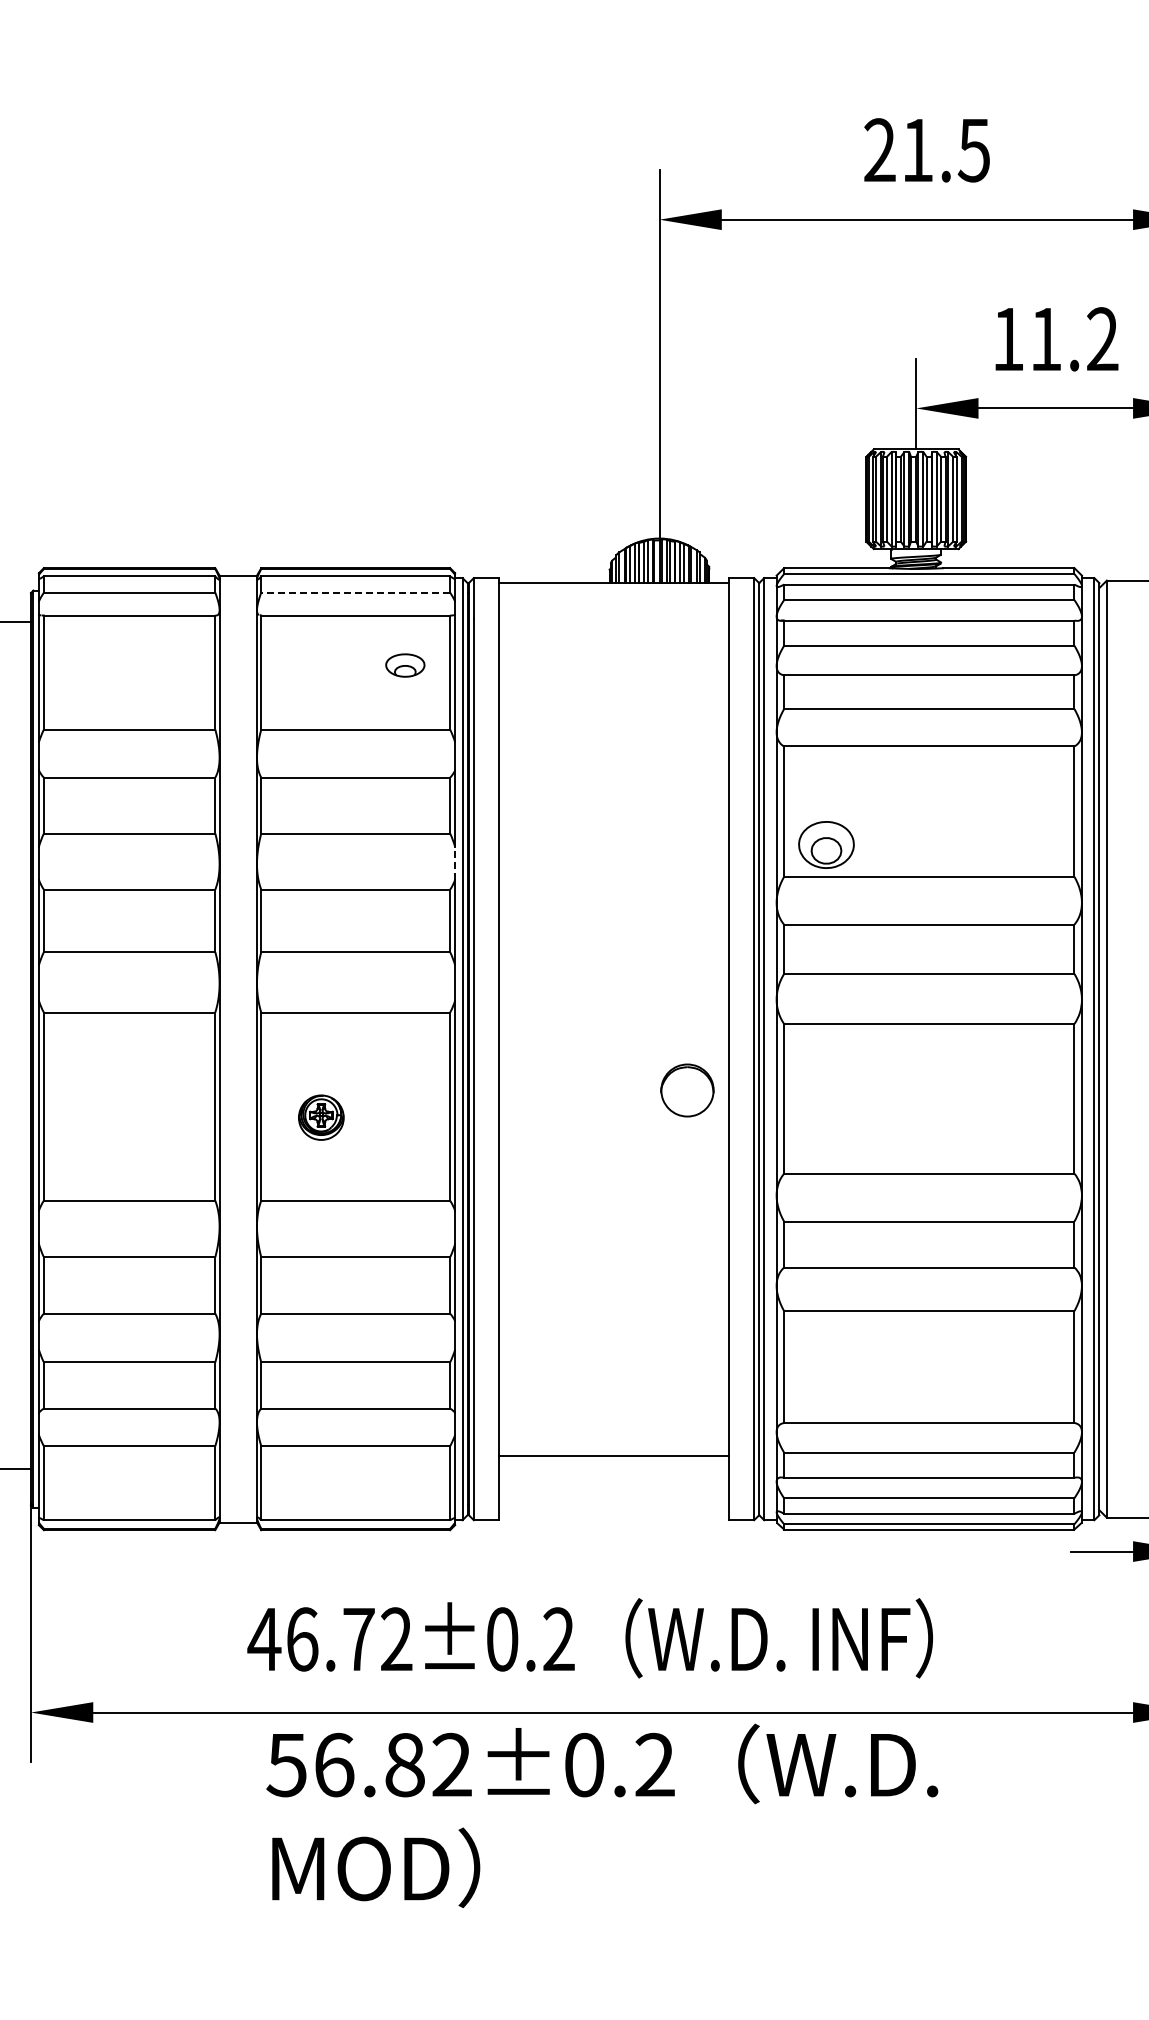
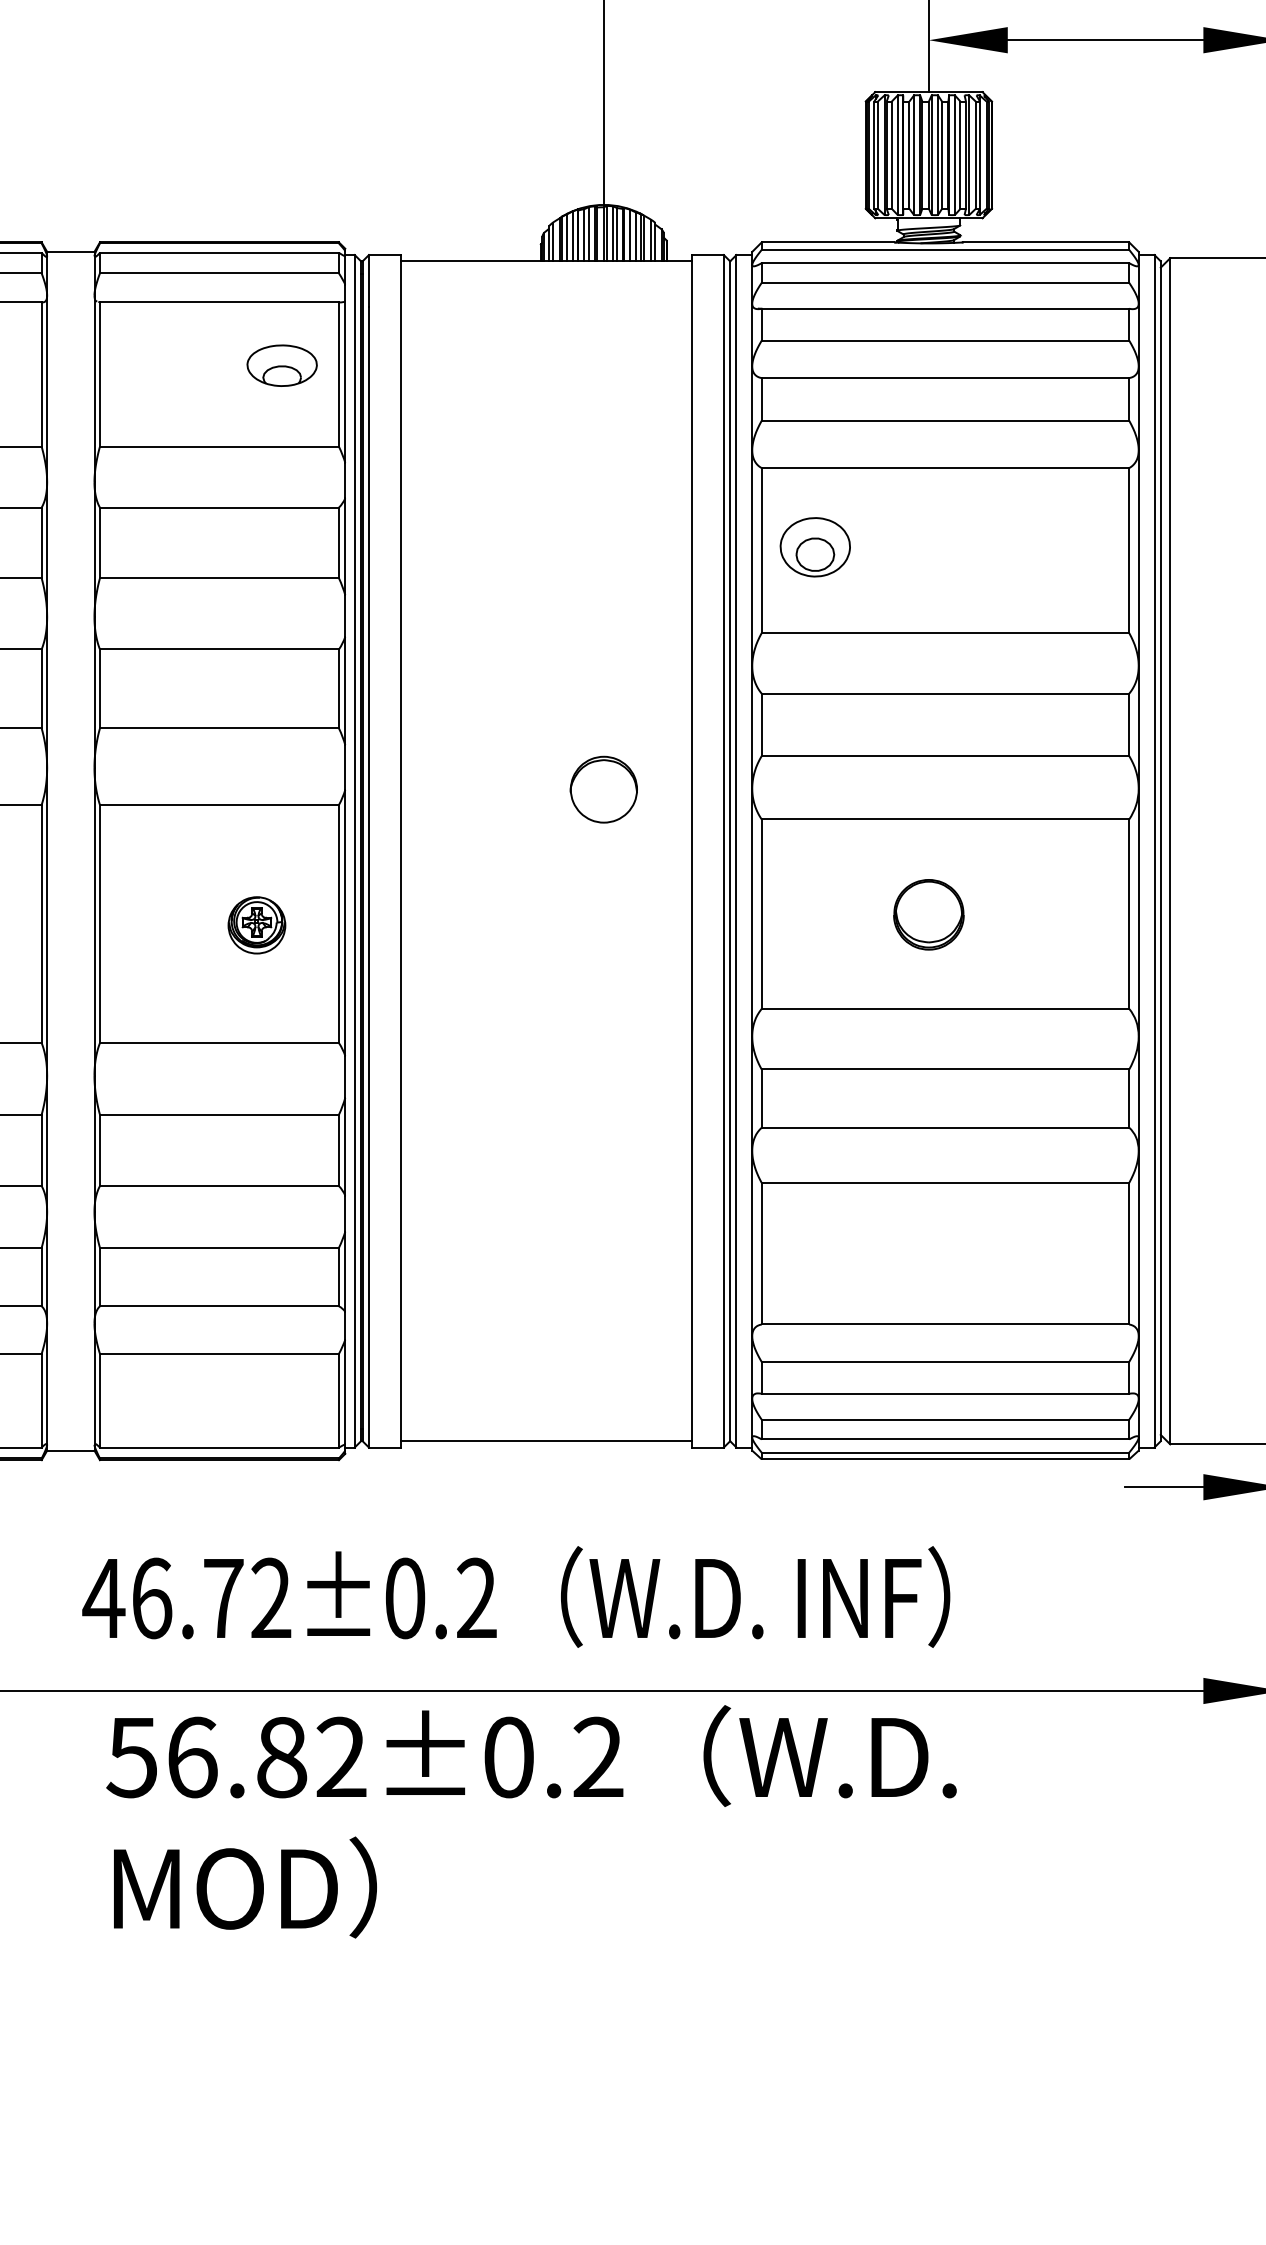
line: (355, 592) -> (219, 273), dashed -> solid
part: (405, 665) -> (282, 365), size x1.43
part: (826, 844) -> (815, 546), moved
line: (455, 862) -> (345, 615), dashed -> solid
part: (687, 1090) -> (603, 789), moved
part: (915, 1098) -> (928, 913), added
part: (321, 1117) -> (257, 925), moved
line: (613, 1456) -> (545, 1441), moved

